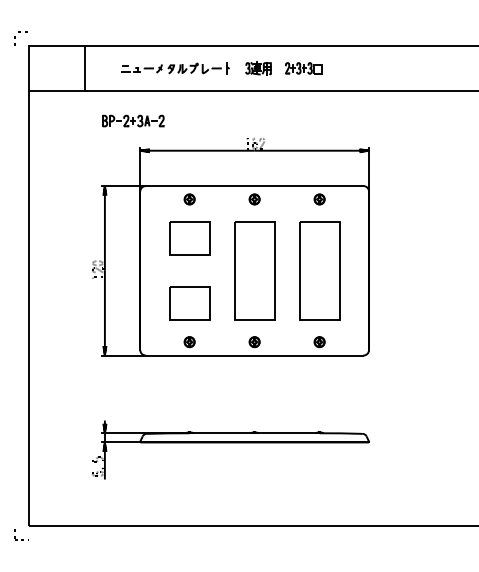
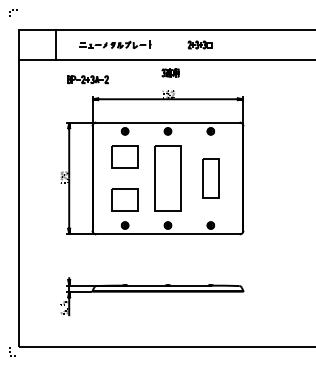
line: (20, 32) -> (13, 10), moved
part: (258, 67) -> (170, 72), moved
part: (319, 270) -> (210, 178), size x0.6

